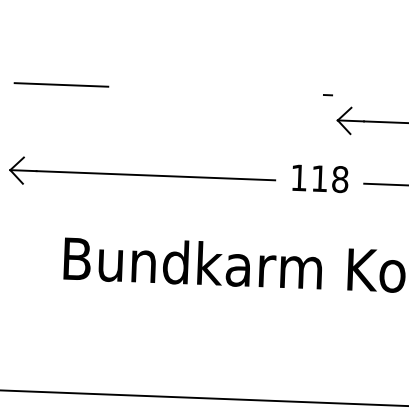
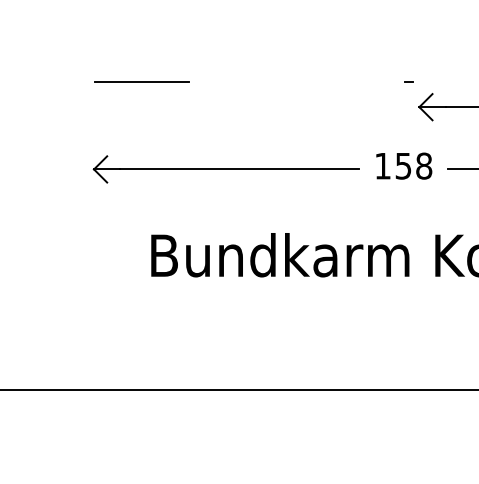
text: (319, 179) -> (403, 166), 118 -> 158

